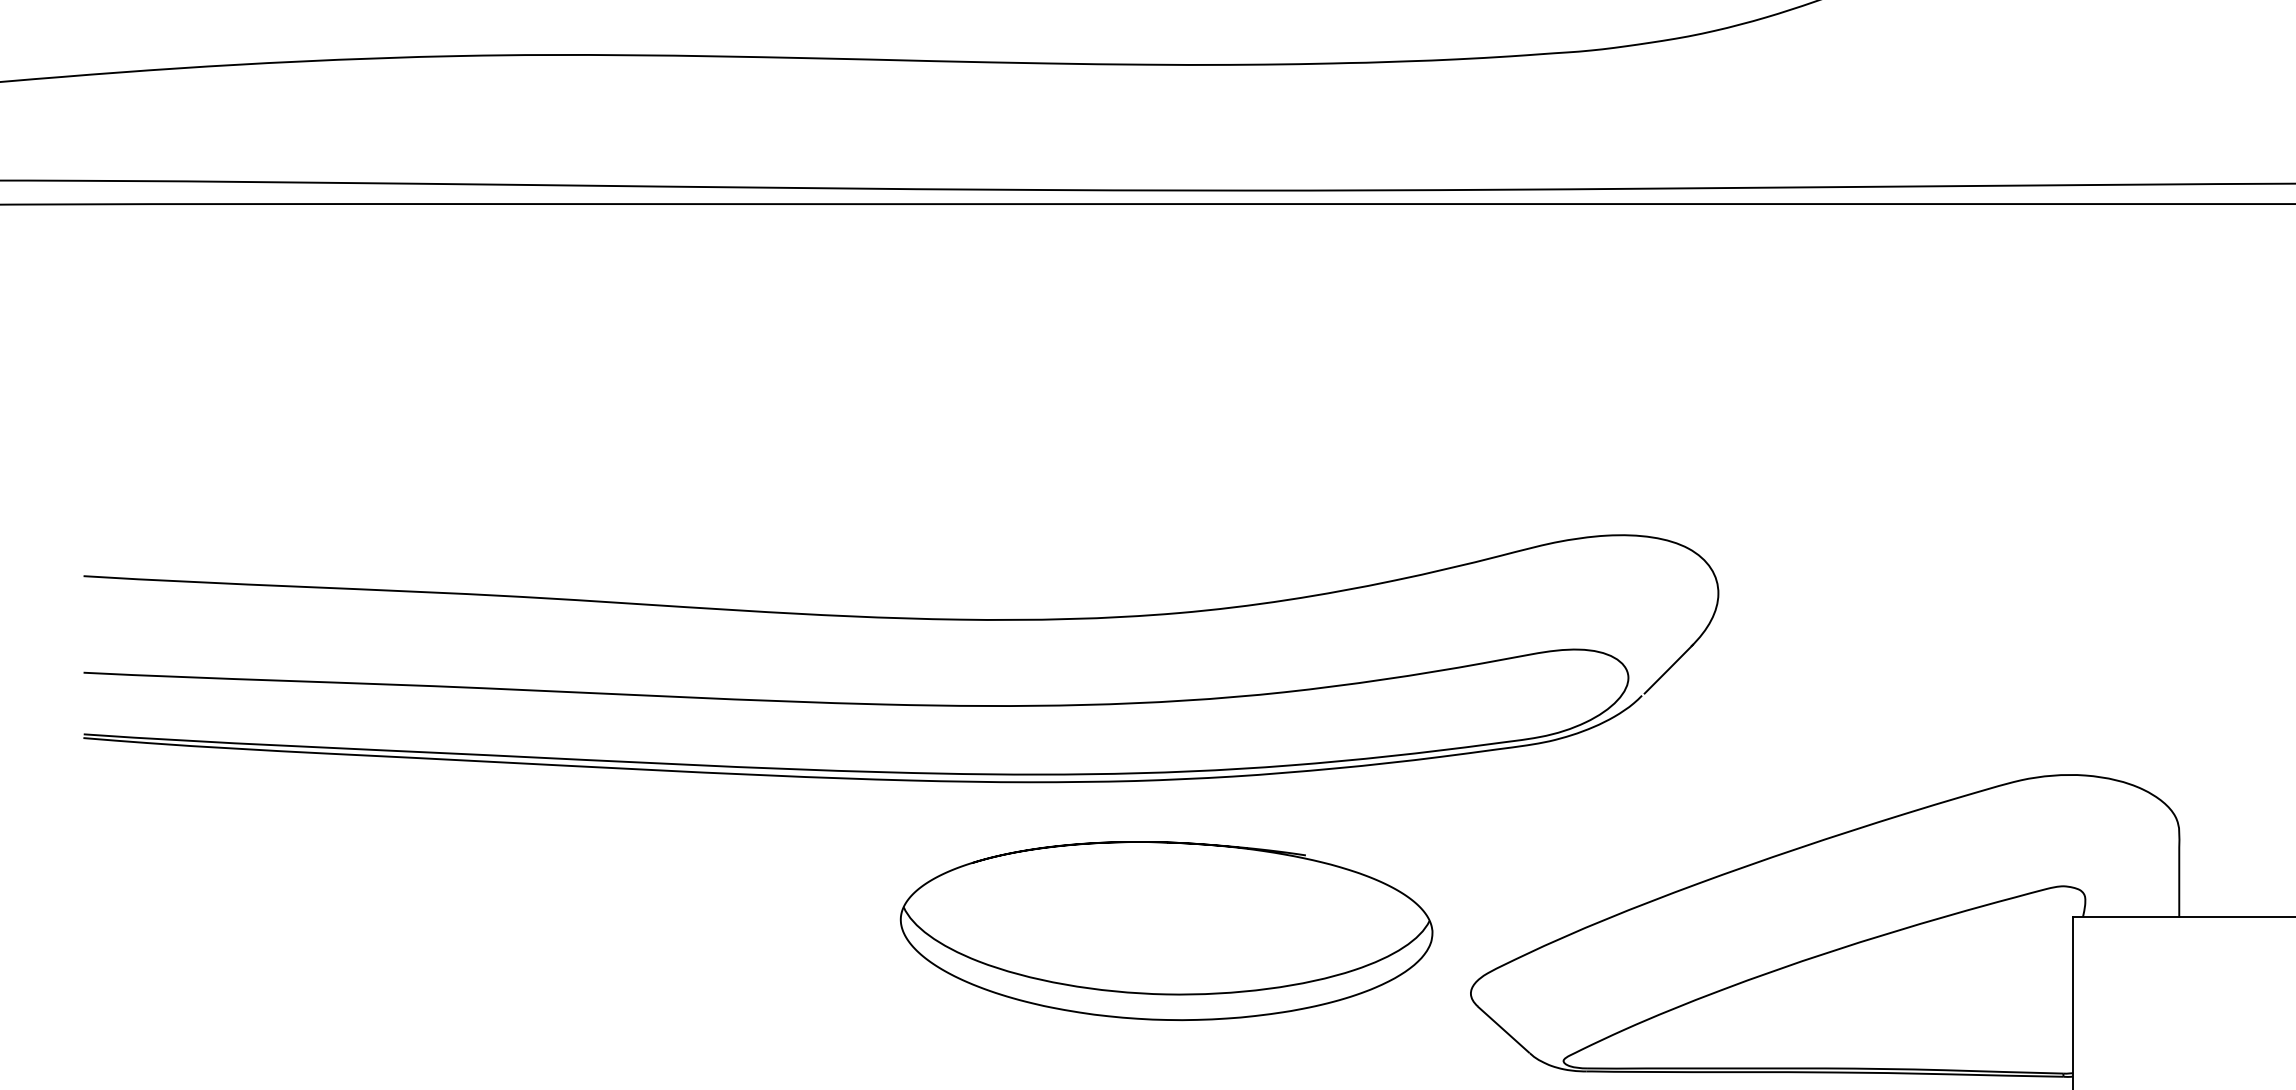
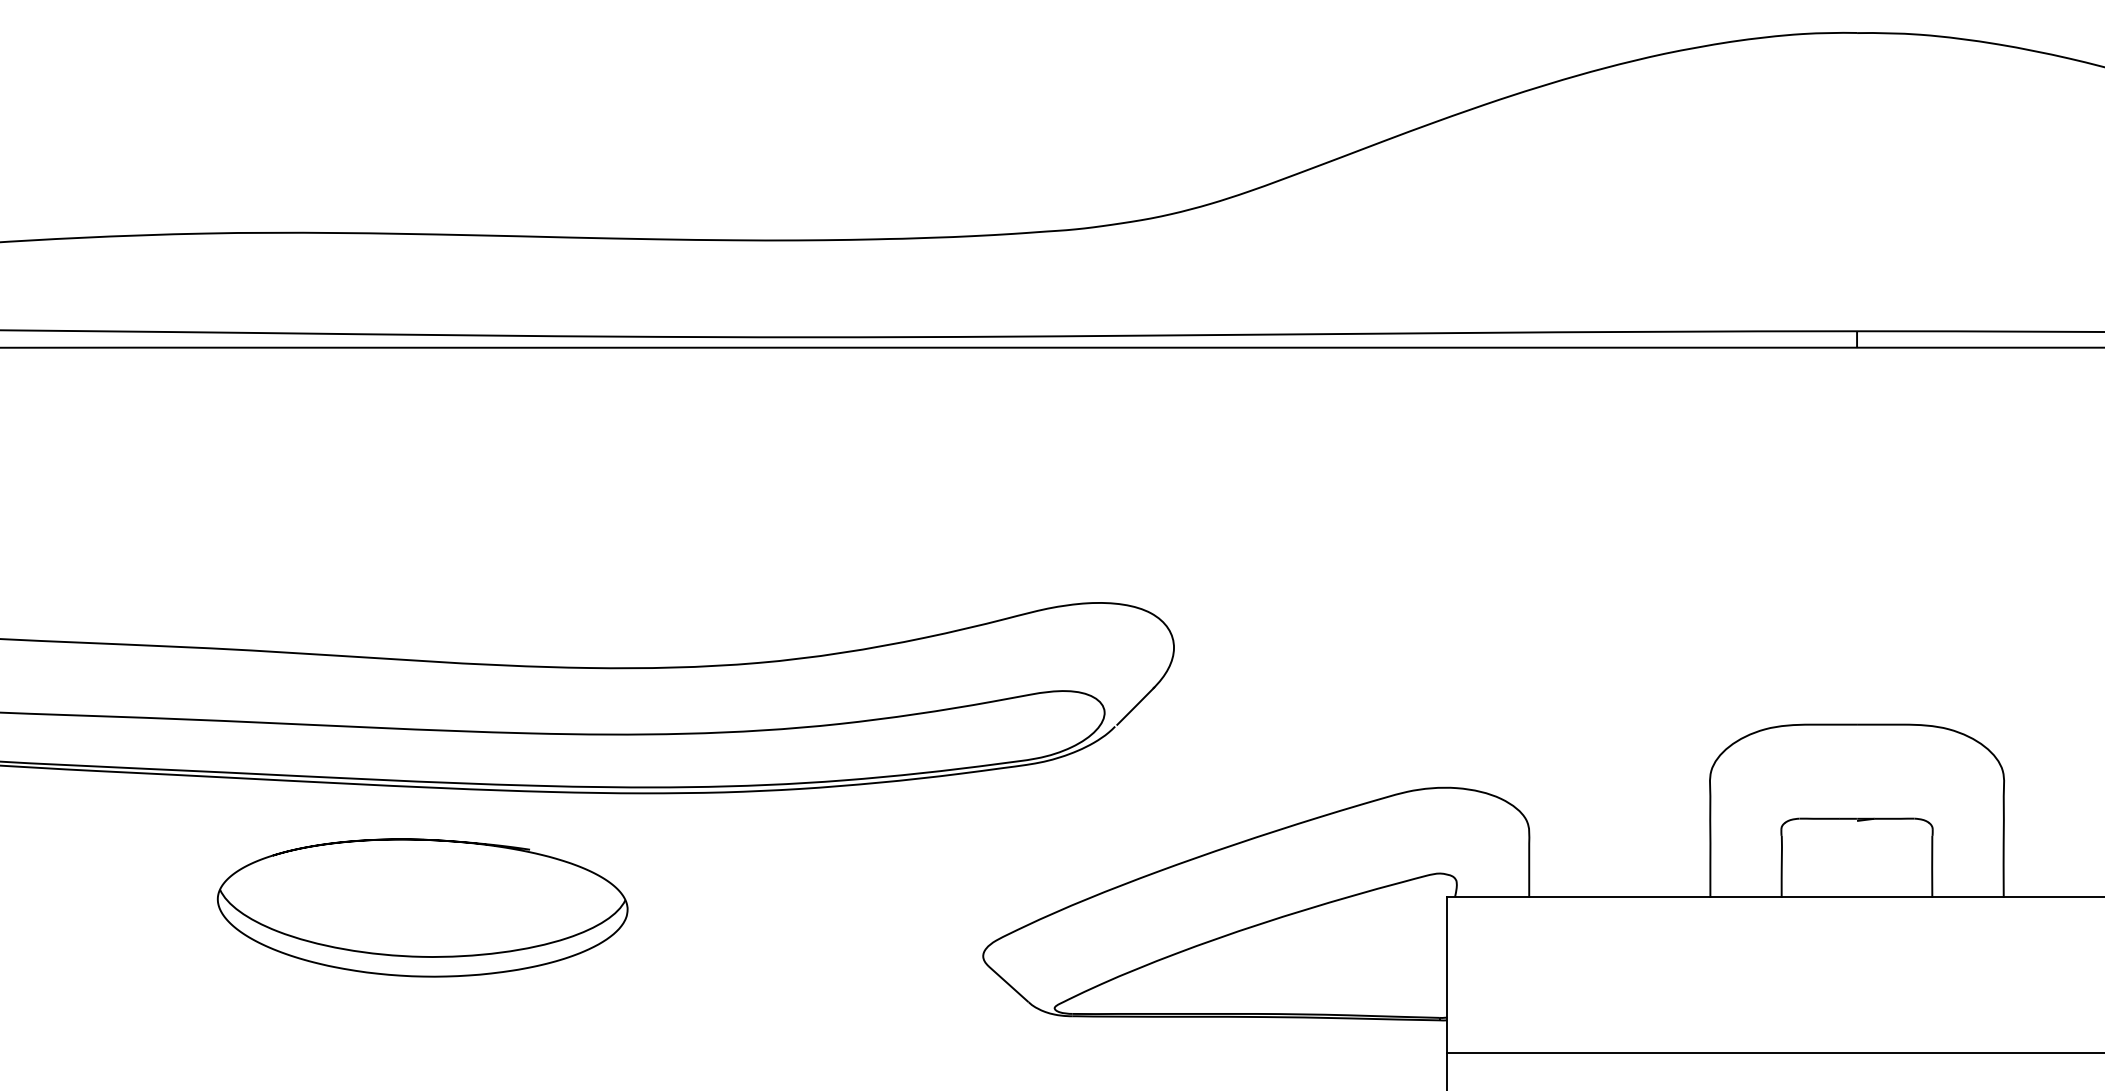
part: (1166, 930) -> (422, 907), moved

